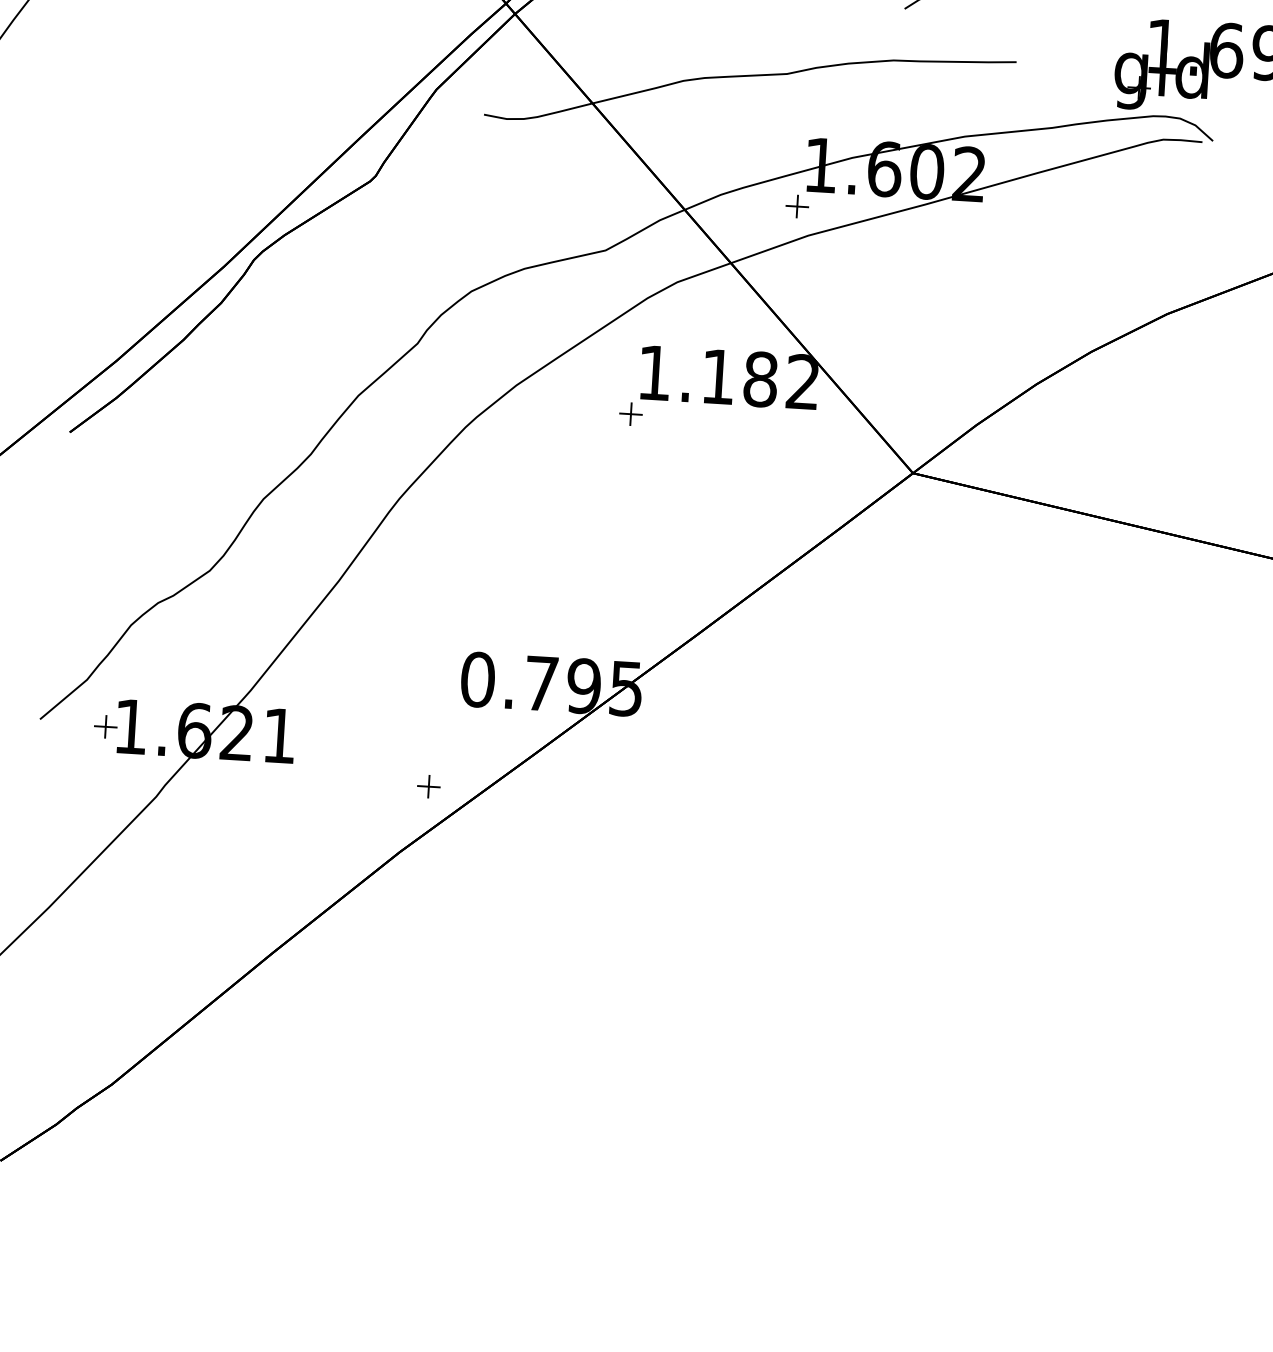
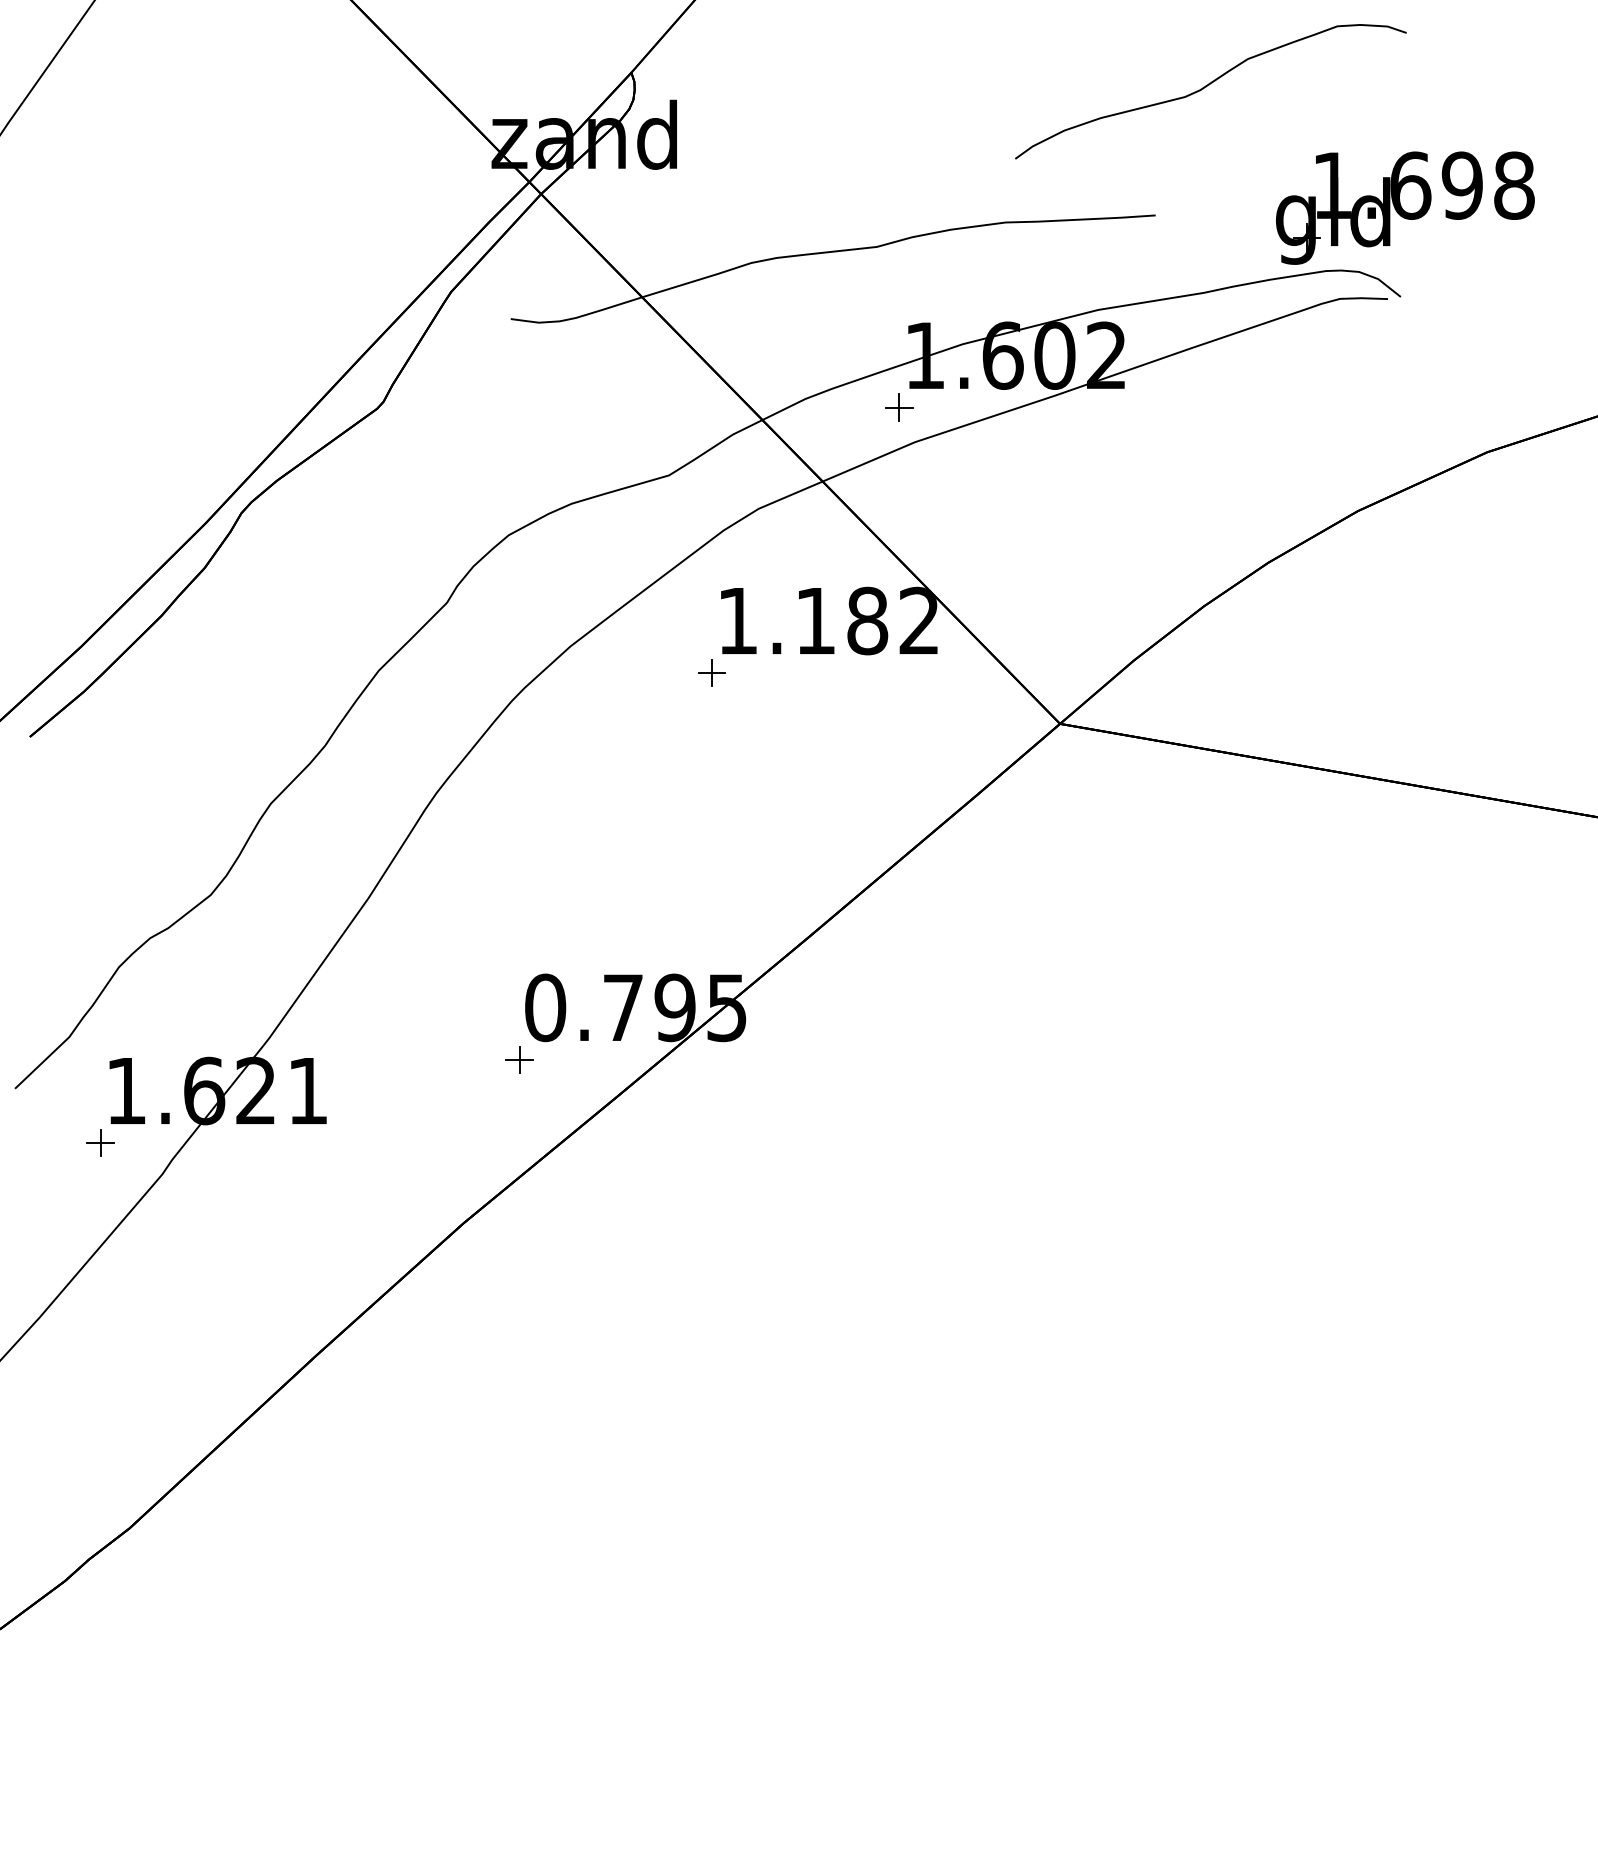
part: (105, 726) -> (100, 1142), moved
part: (428, 786) -> (519, 1059), moved

